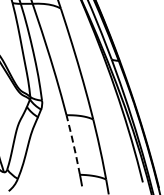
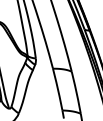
line: (73, 144) -> (57, 89), dashed -> solid

